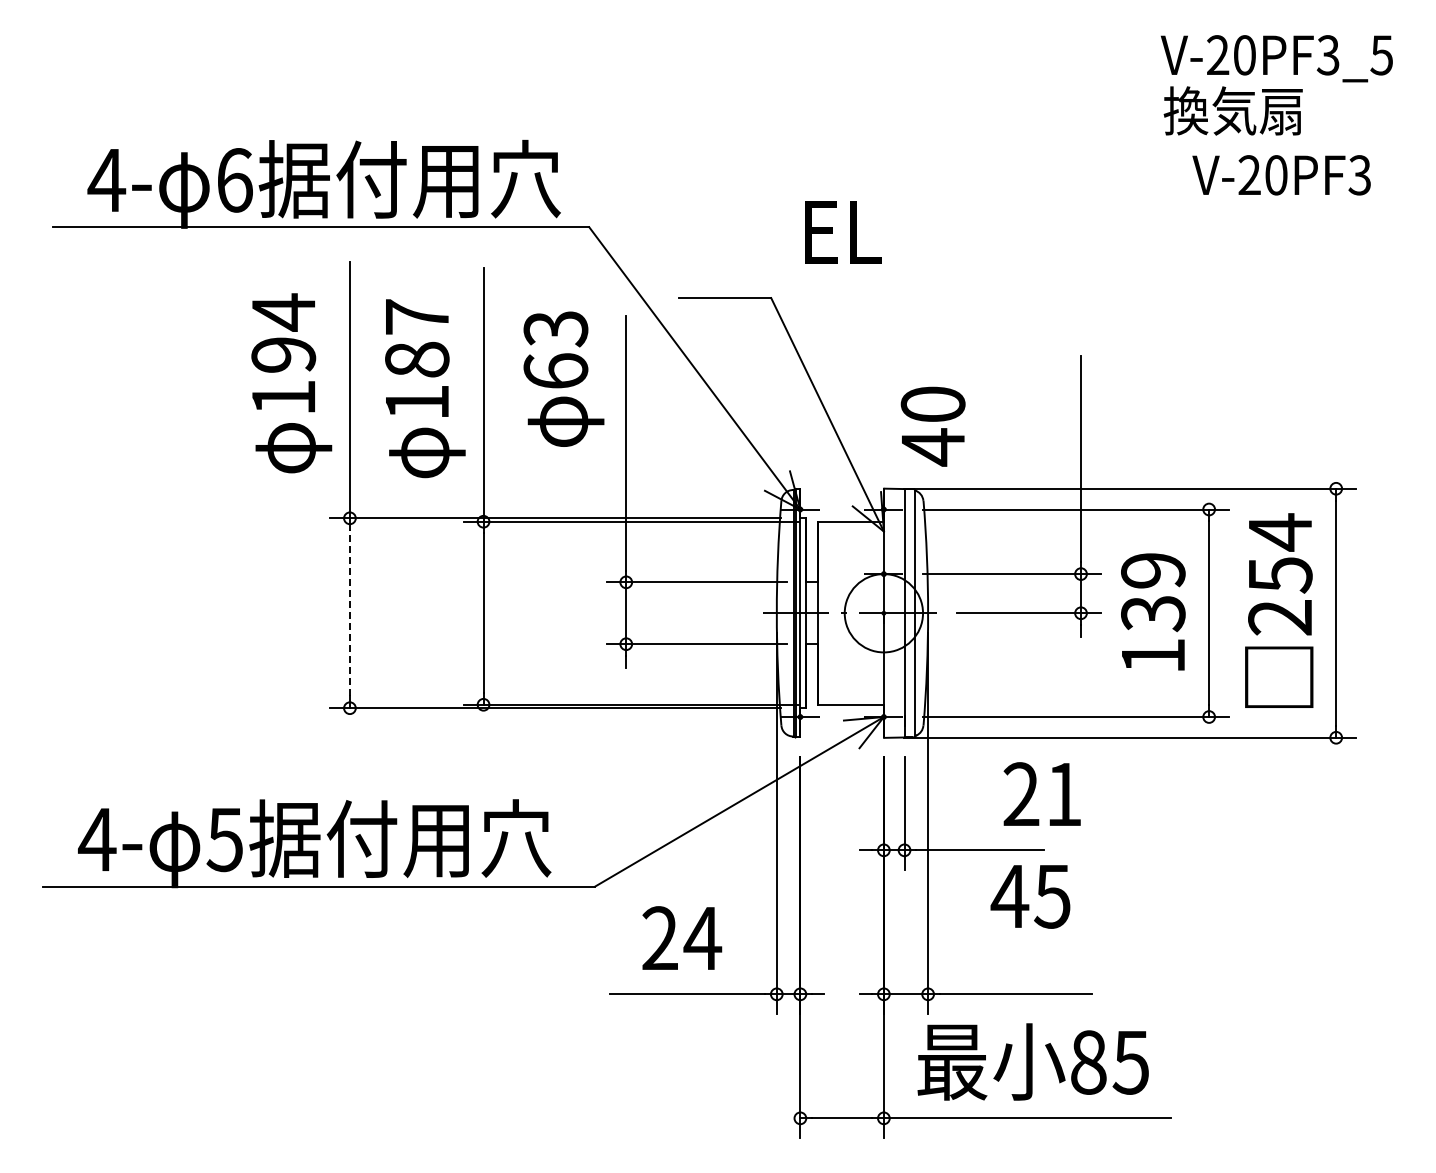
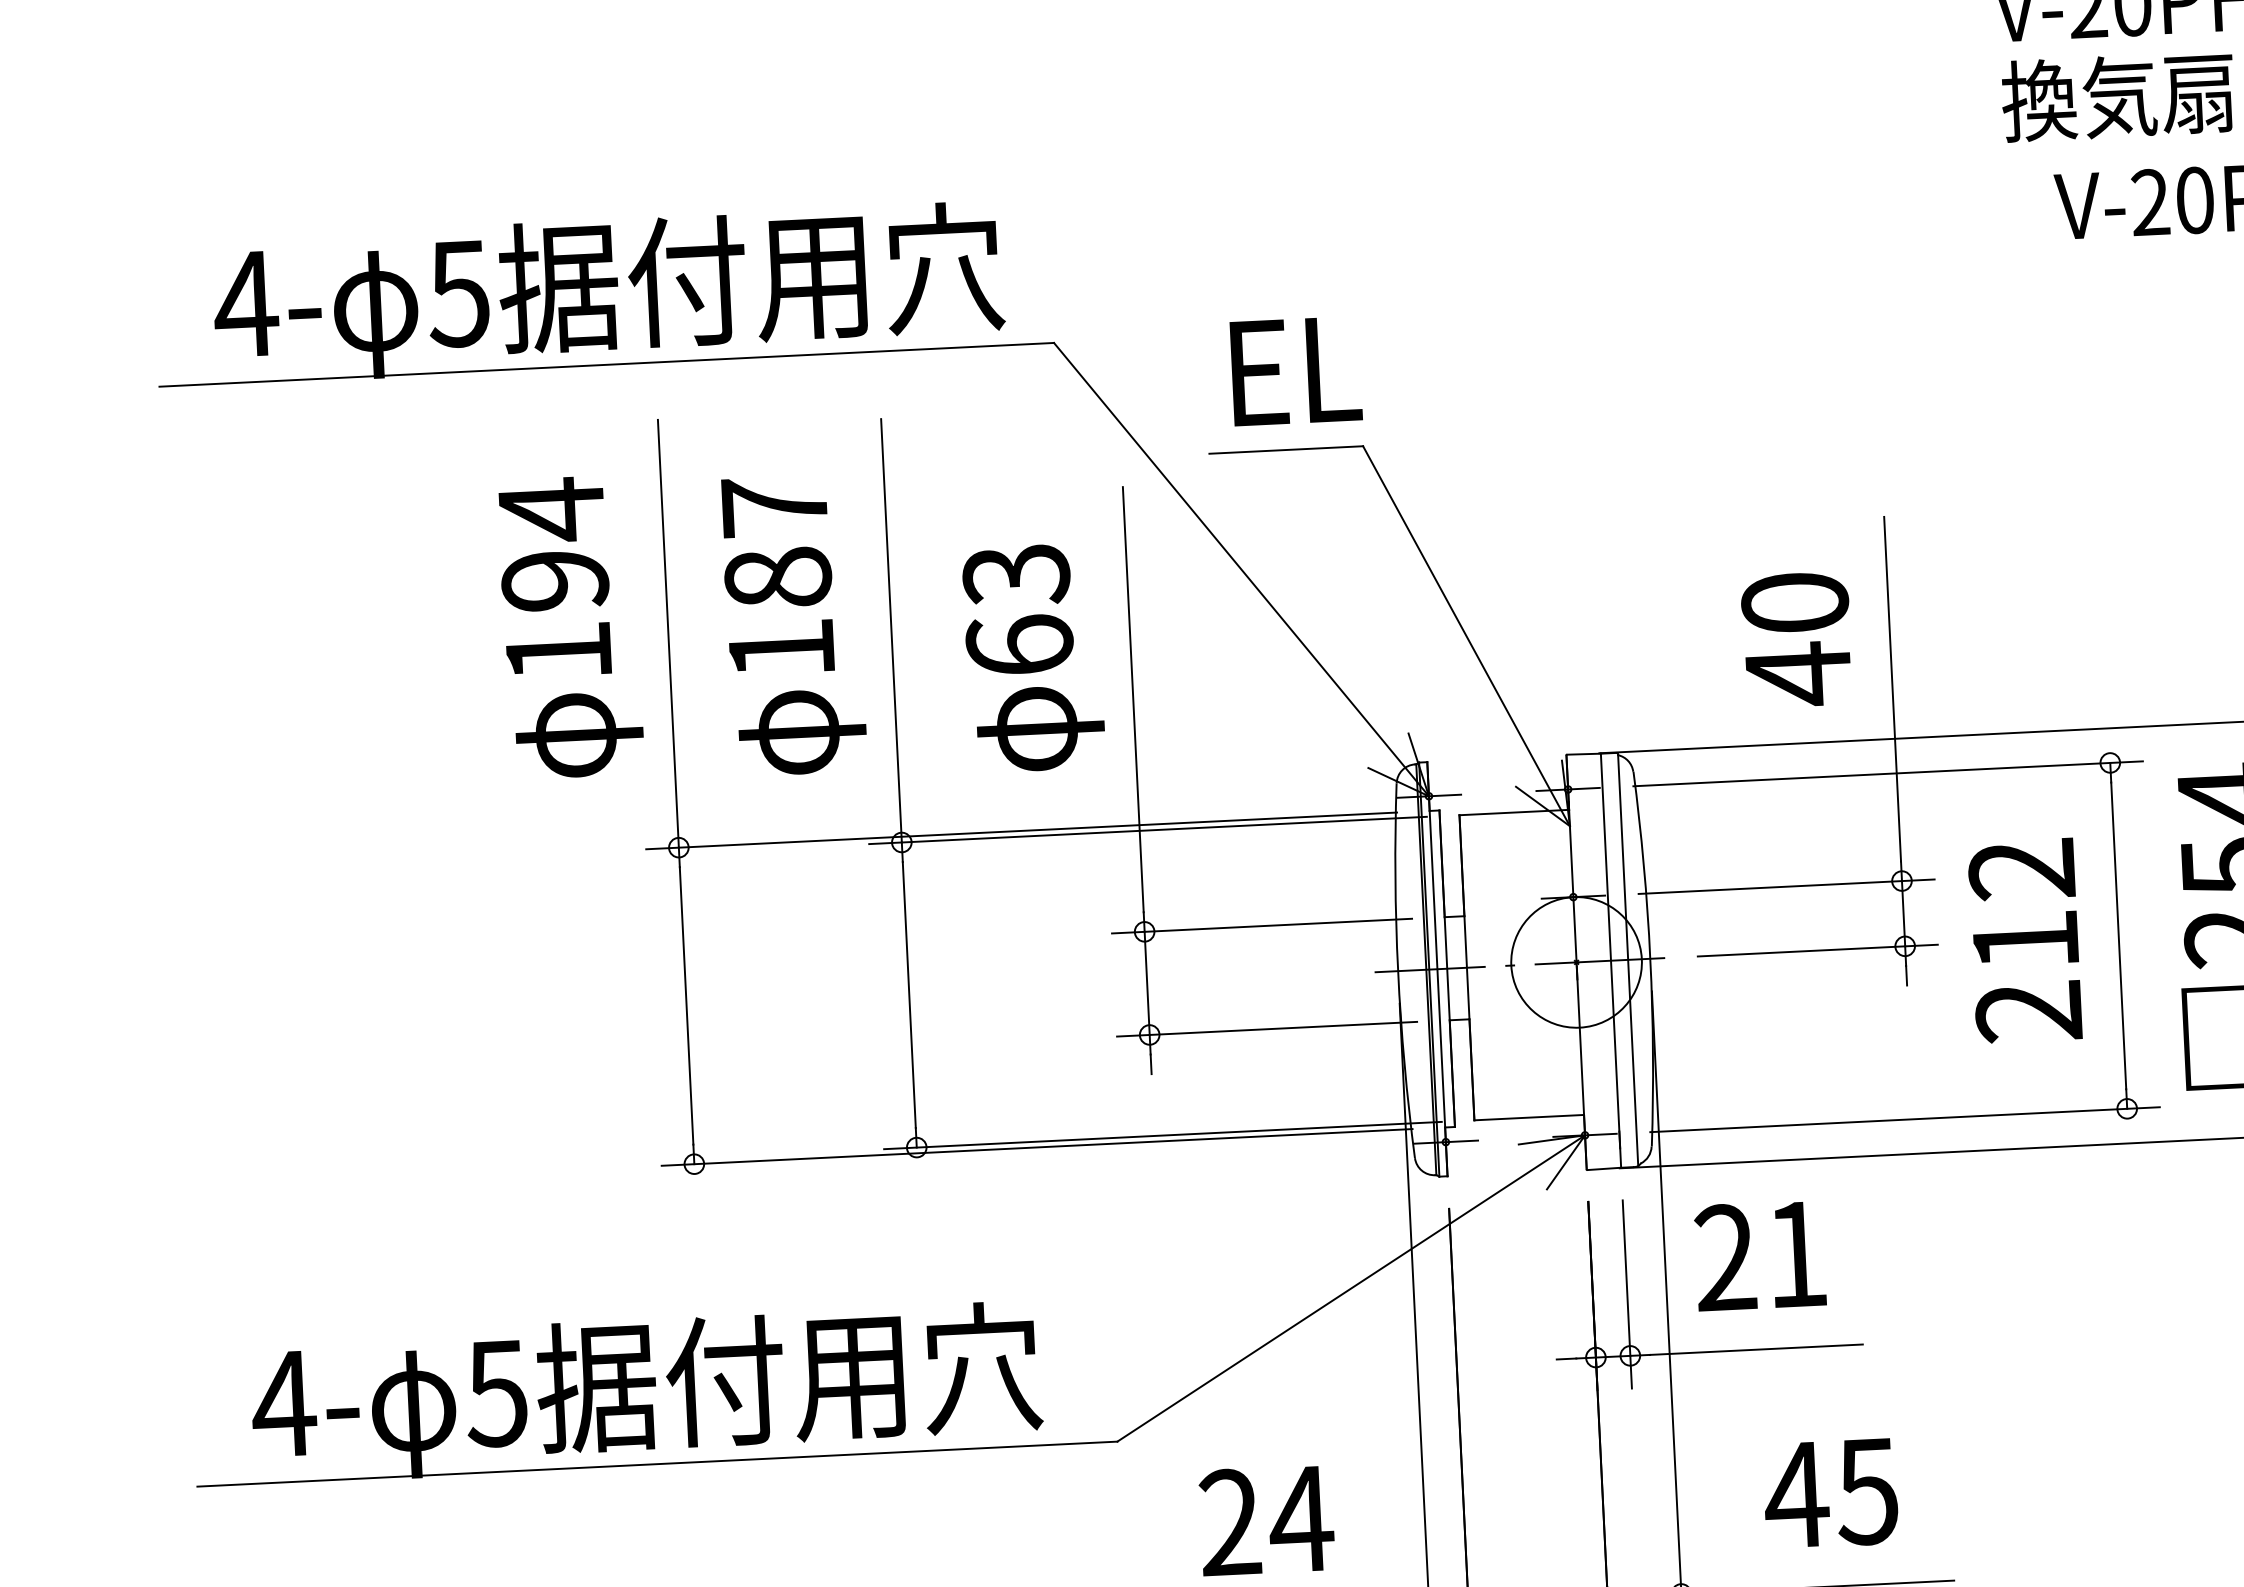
text: (234, 180) -> (458, 293), 6 -> 5
text: (843, 232) -> (1296, 371), moved
text: (563, 378) -> (1033, 656), moved
text: (932, 426) -> (1795, 639), moved
line: (349, 612) -> (685, 1004), dashed -> solid
text: (1153, 613) -> (2026, 940), 139 -> 212
text: (1041, 793) -> (1758, 1254), moved
text: (1030, 896) -> (1830, 1493), moved

